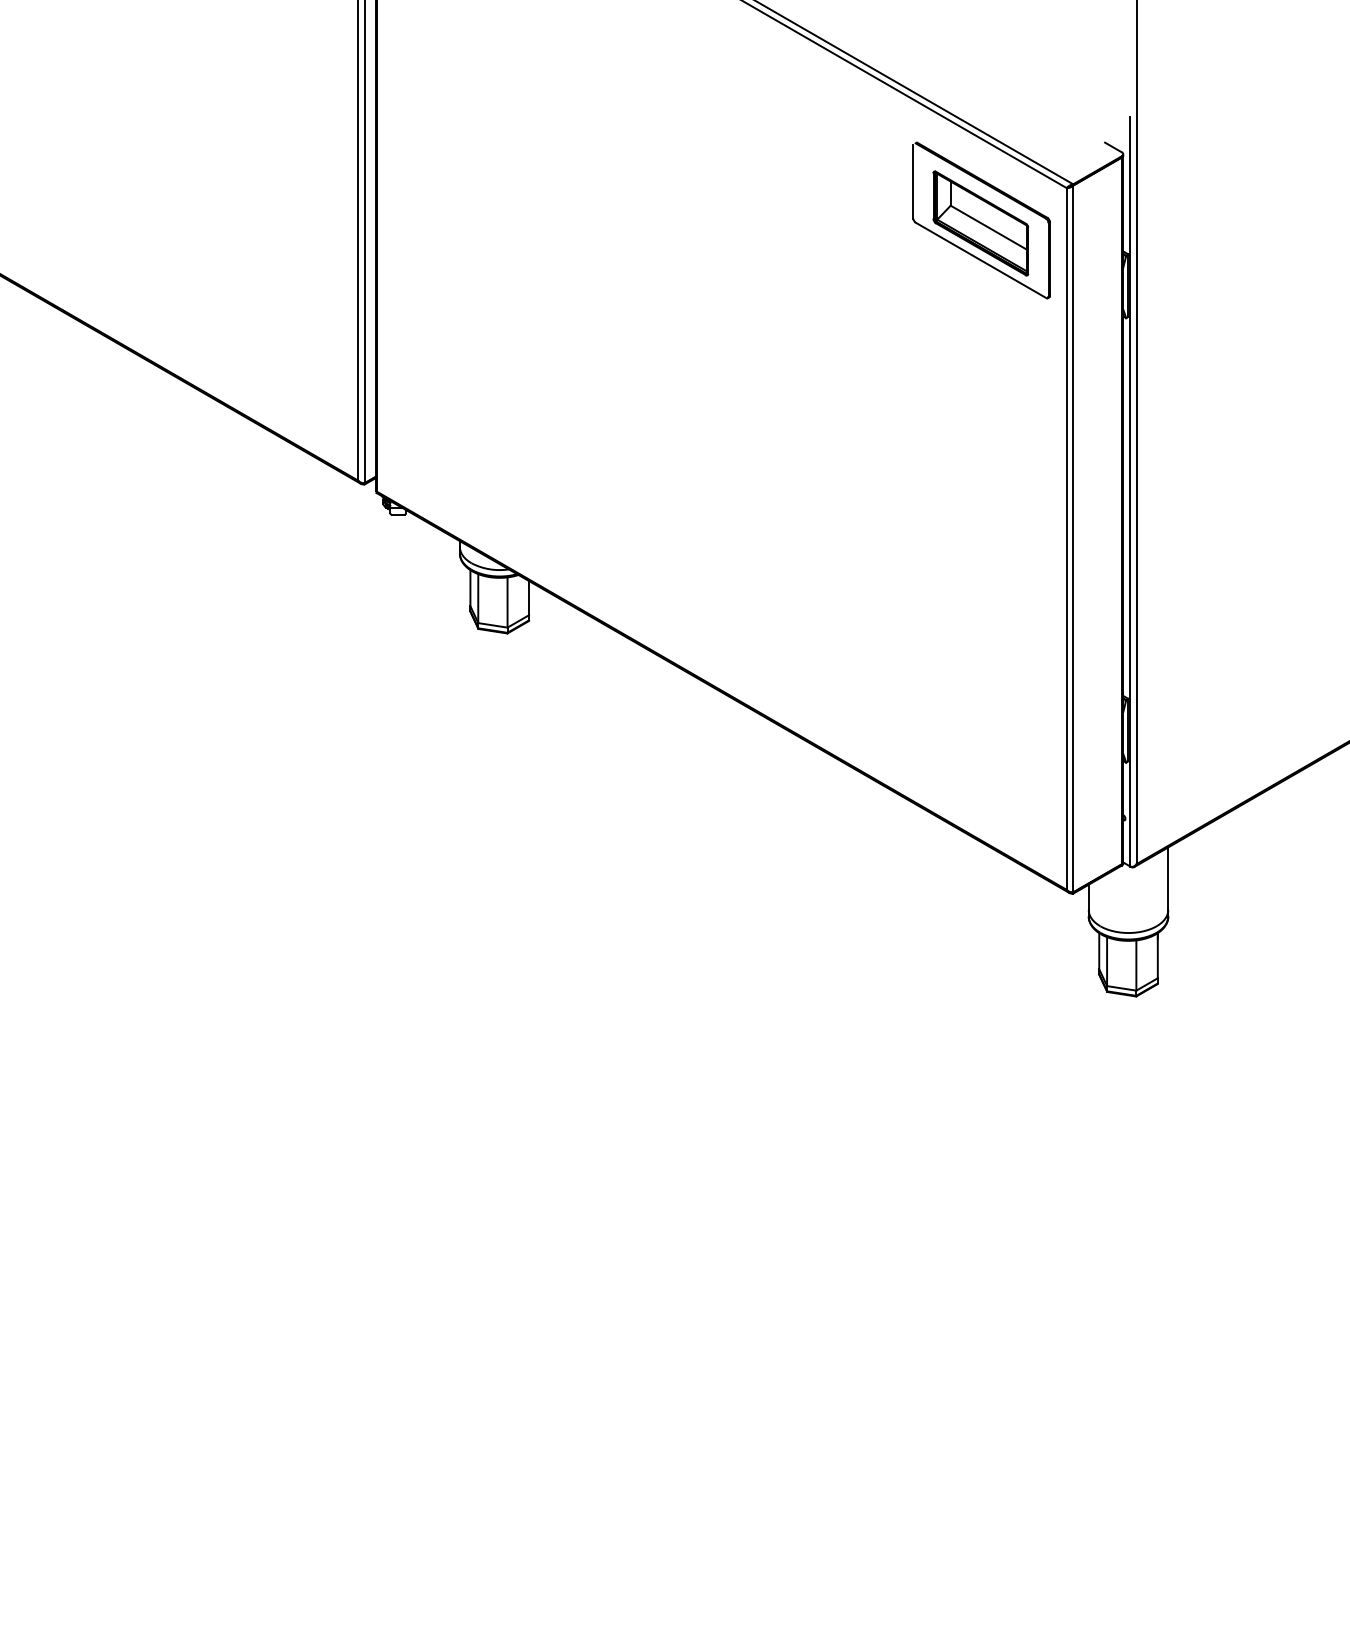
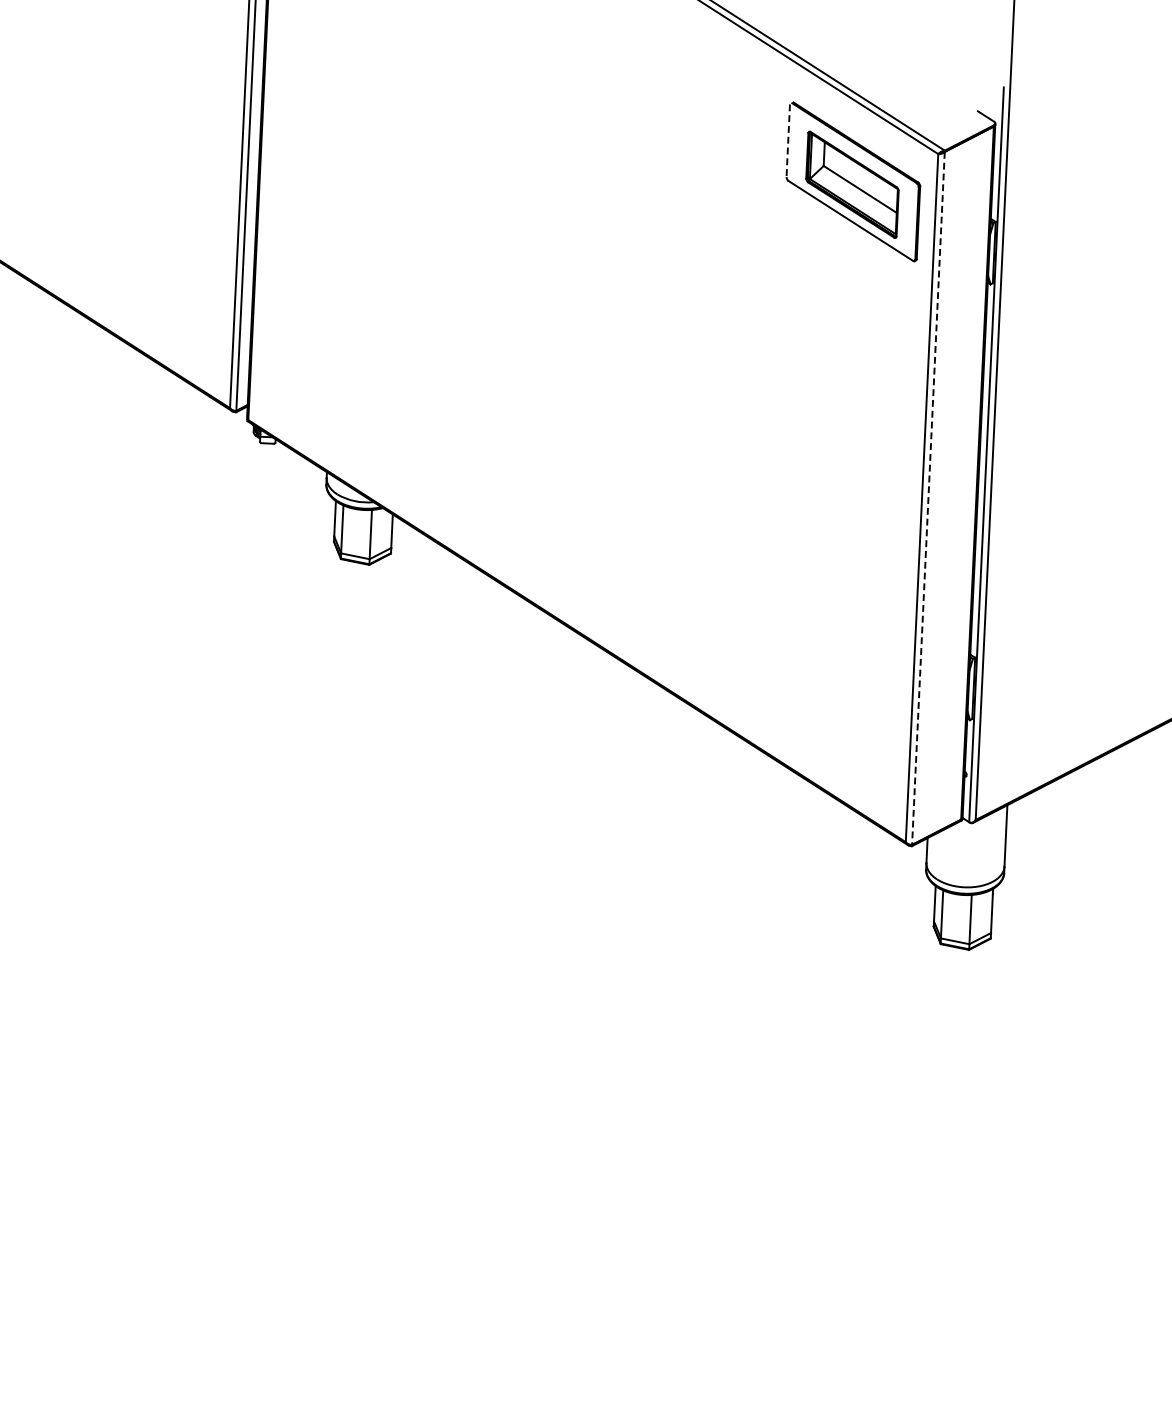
line: (913, 182) -> (788, 141), solid -> dashed
line: (1073, 539) -> (928, 498), solid -> dashed

